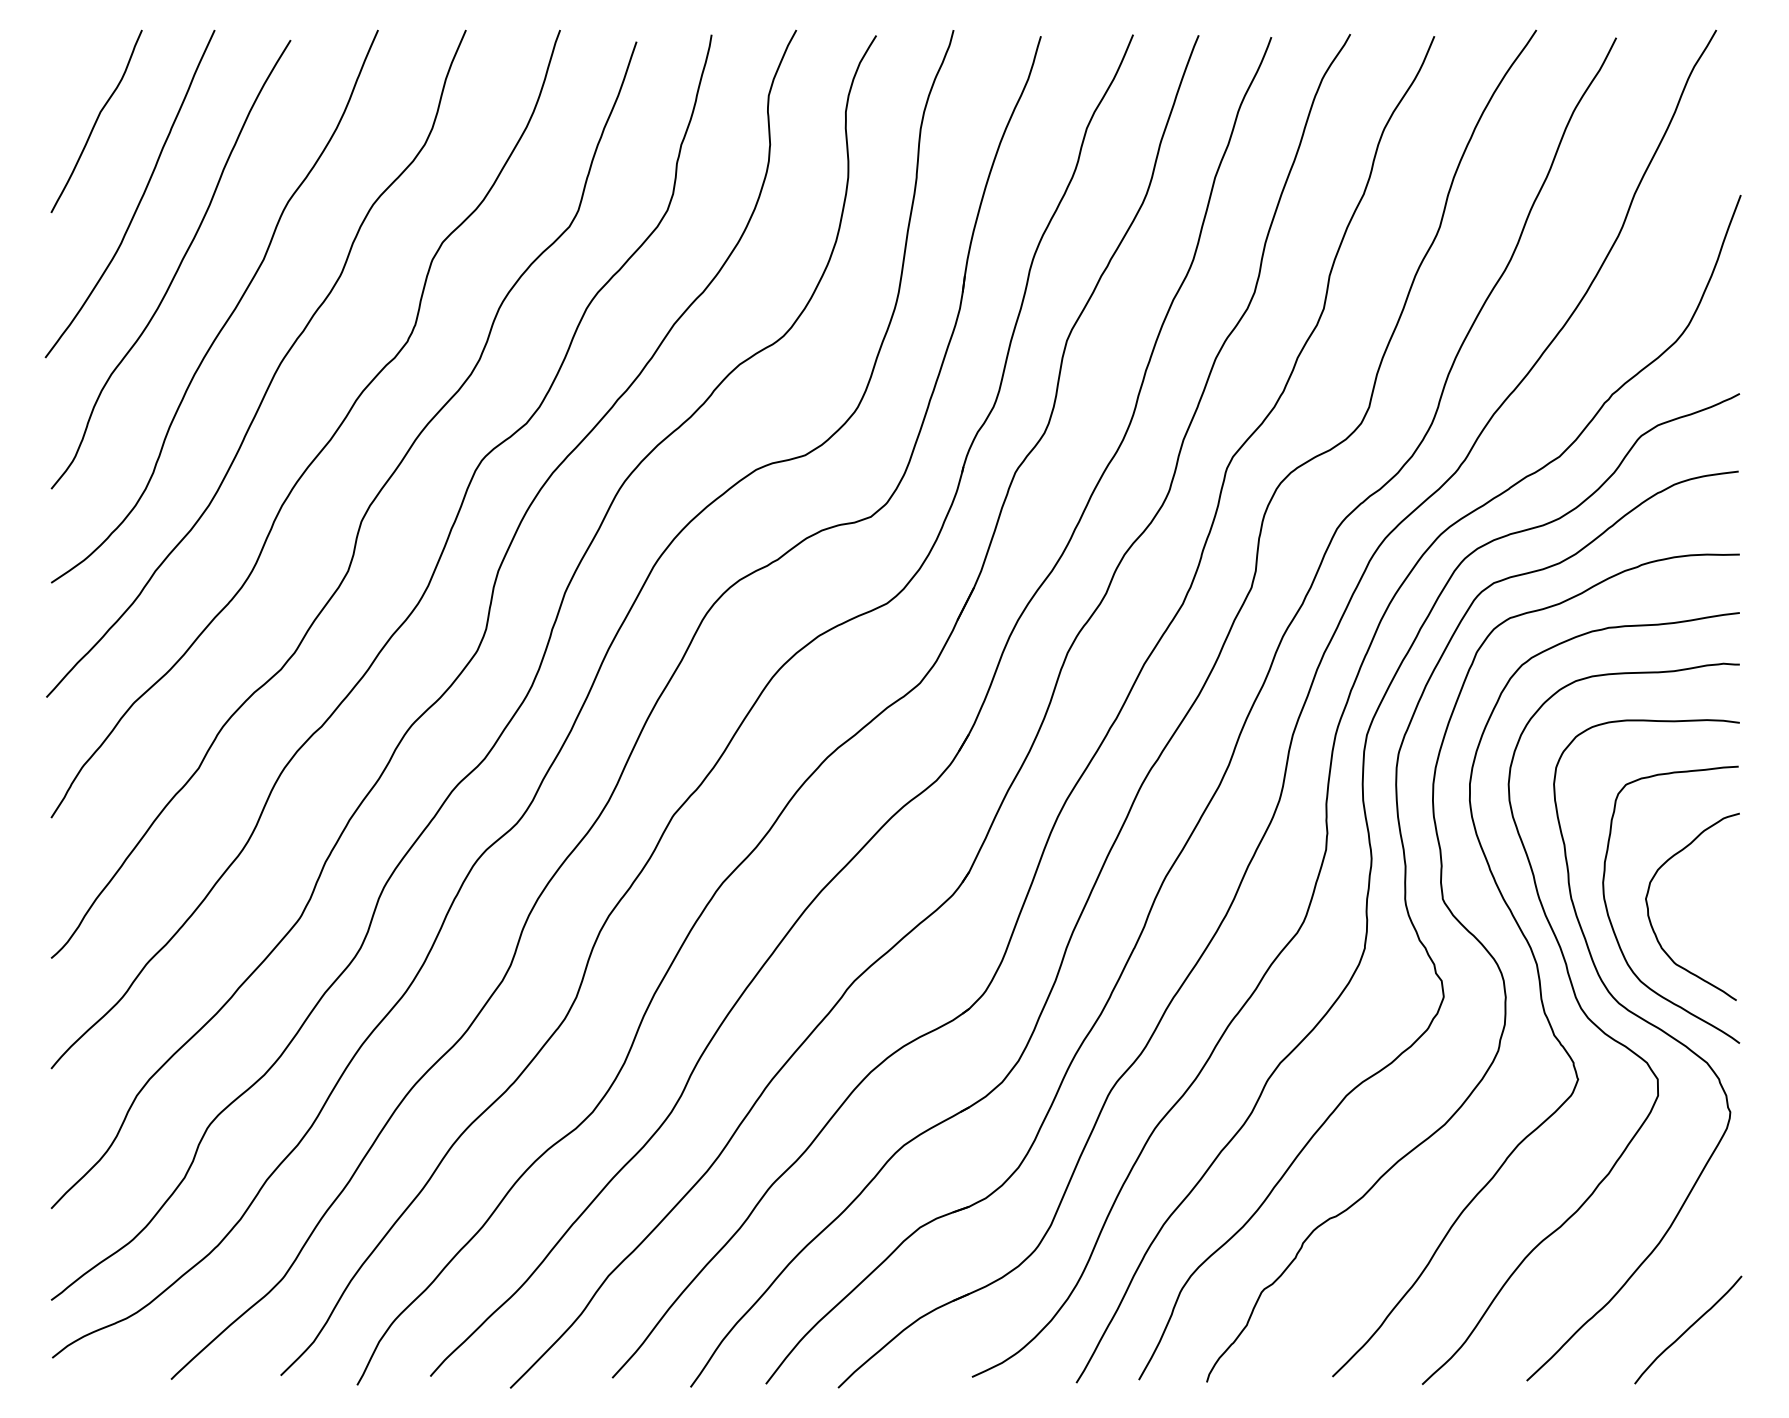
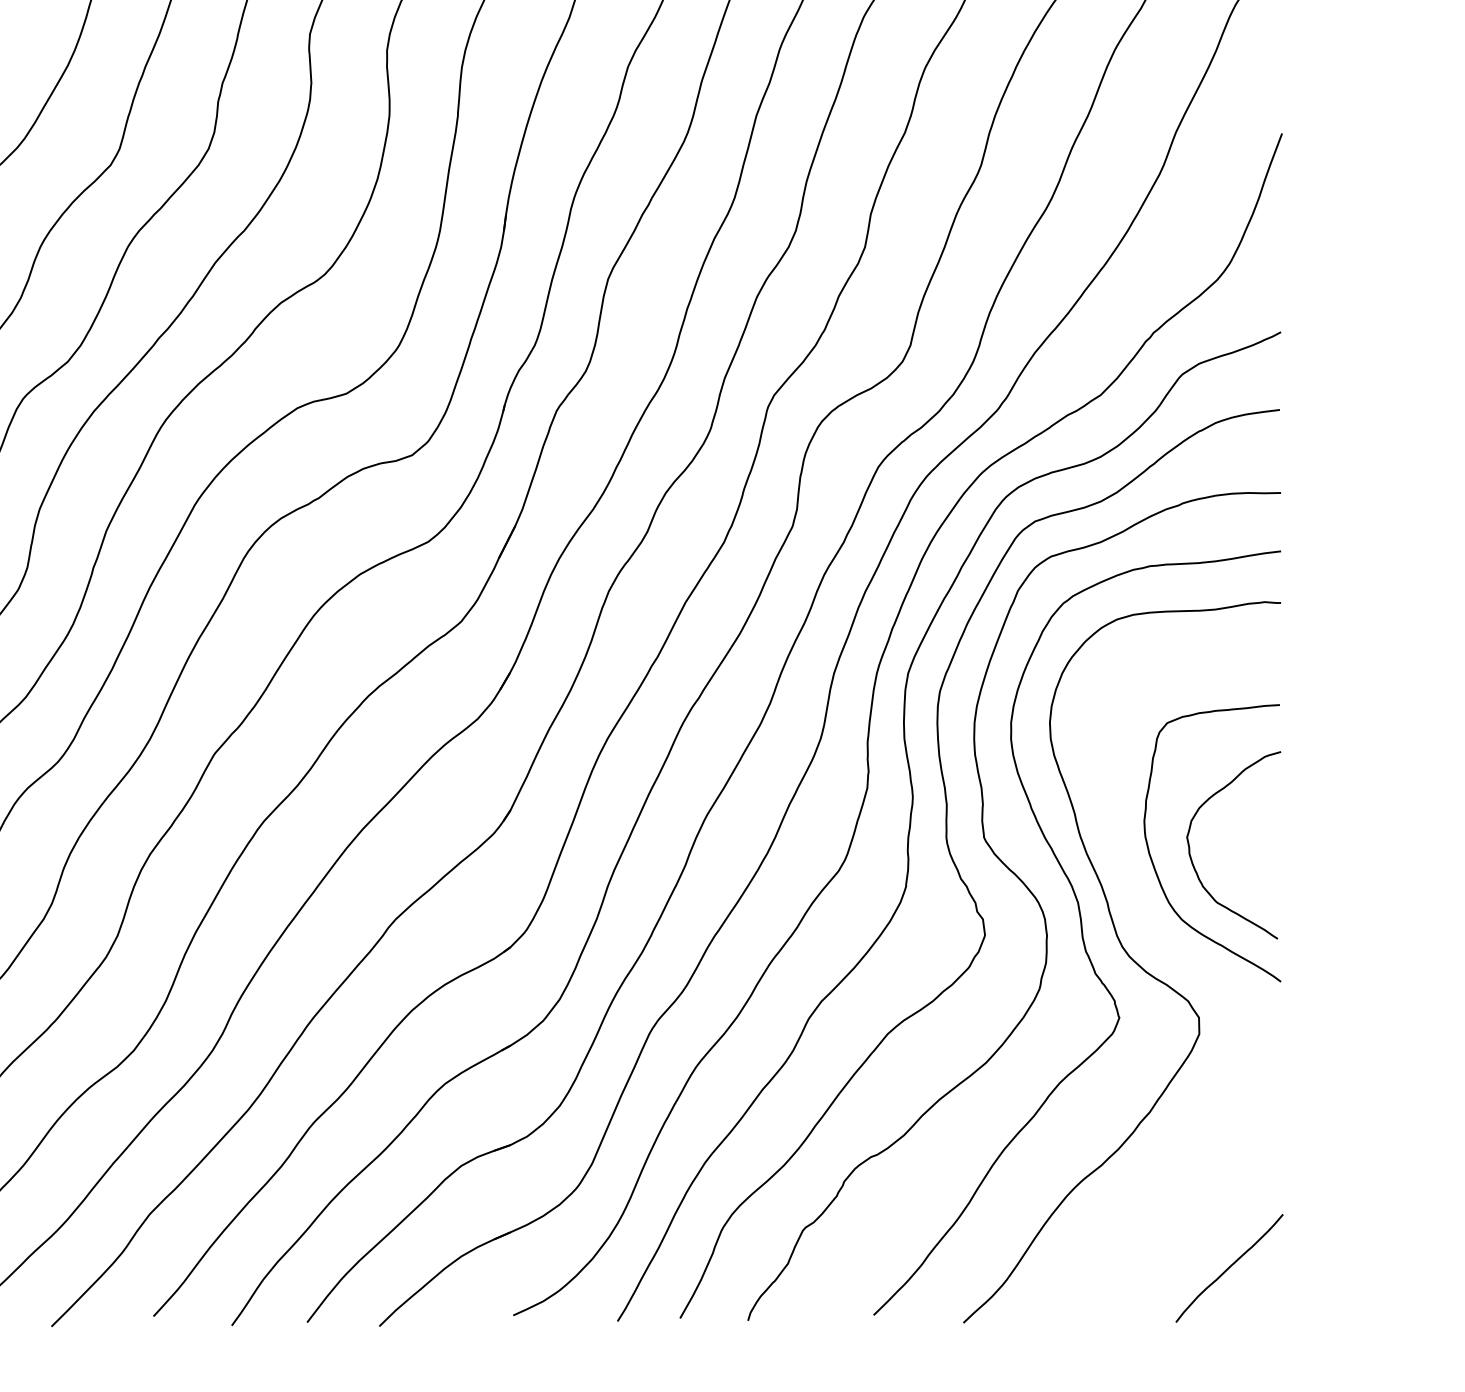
curve: (1647, 1023) -> (1188, 961), removed

